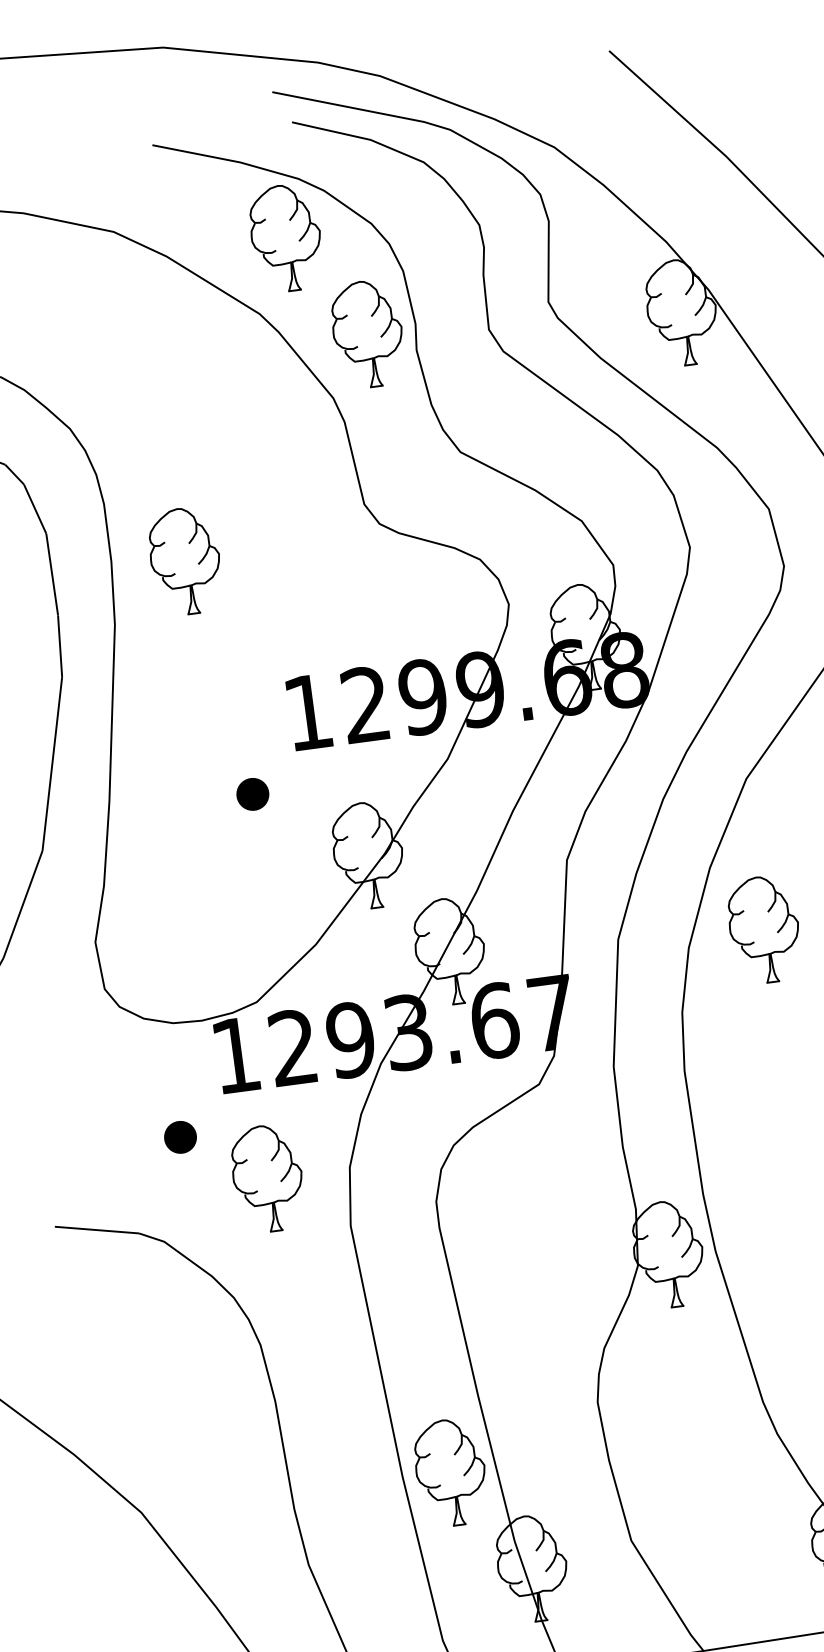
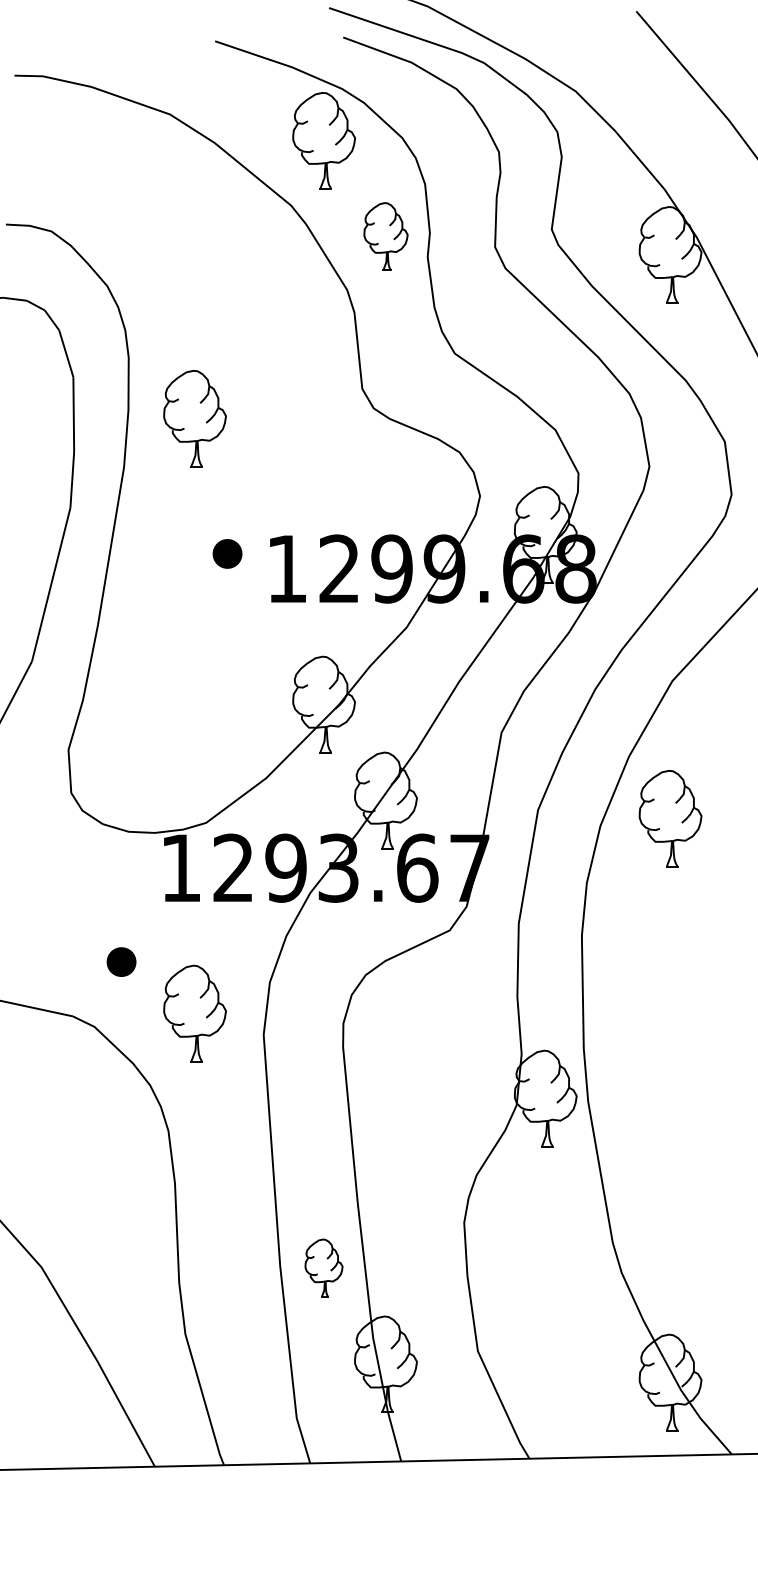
part: (367, 334) -> (385, 236), size x0.7
part: (252, 793) -> (227, 553), moved
part: (180, 1136) -> (121, 961), moved
part: (267, 1178) -> (194, 1013), moved
part: (450, 1471) -> (323, 1267), size x0.6

